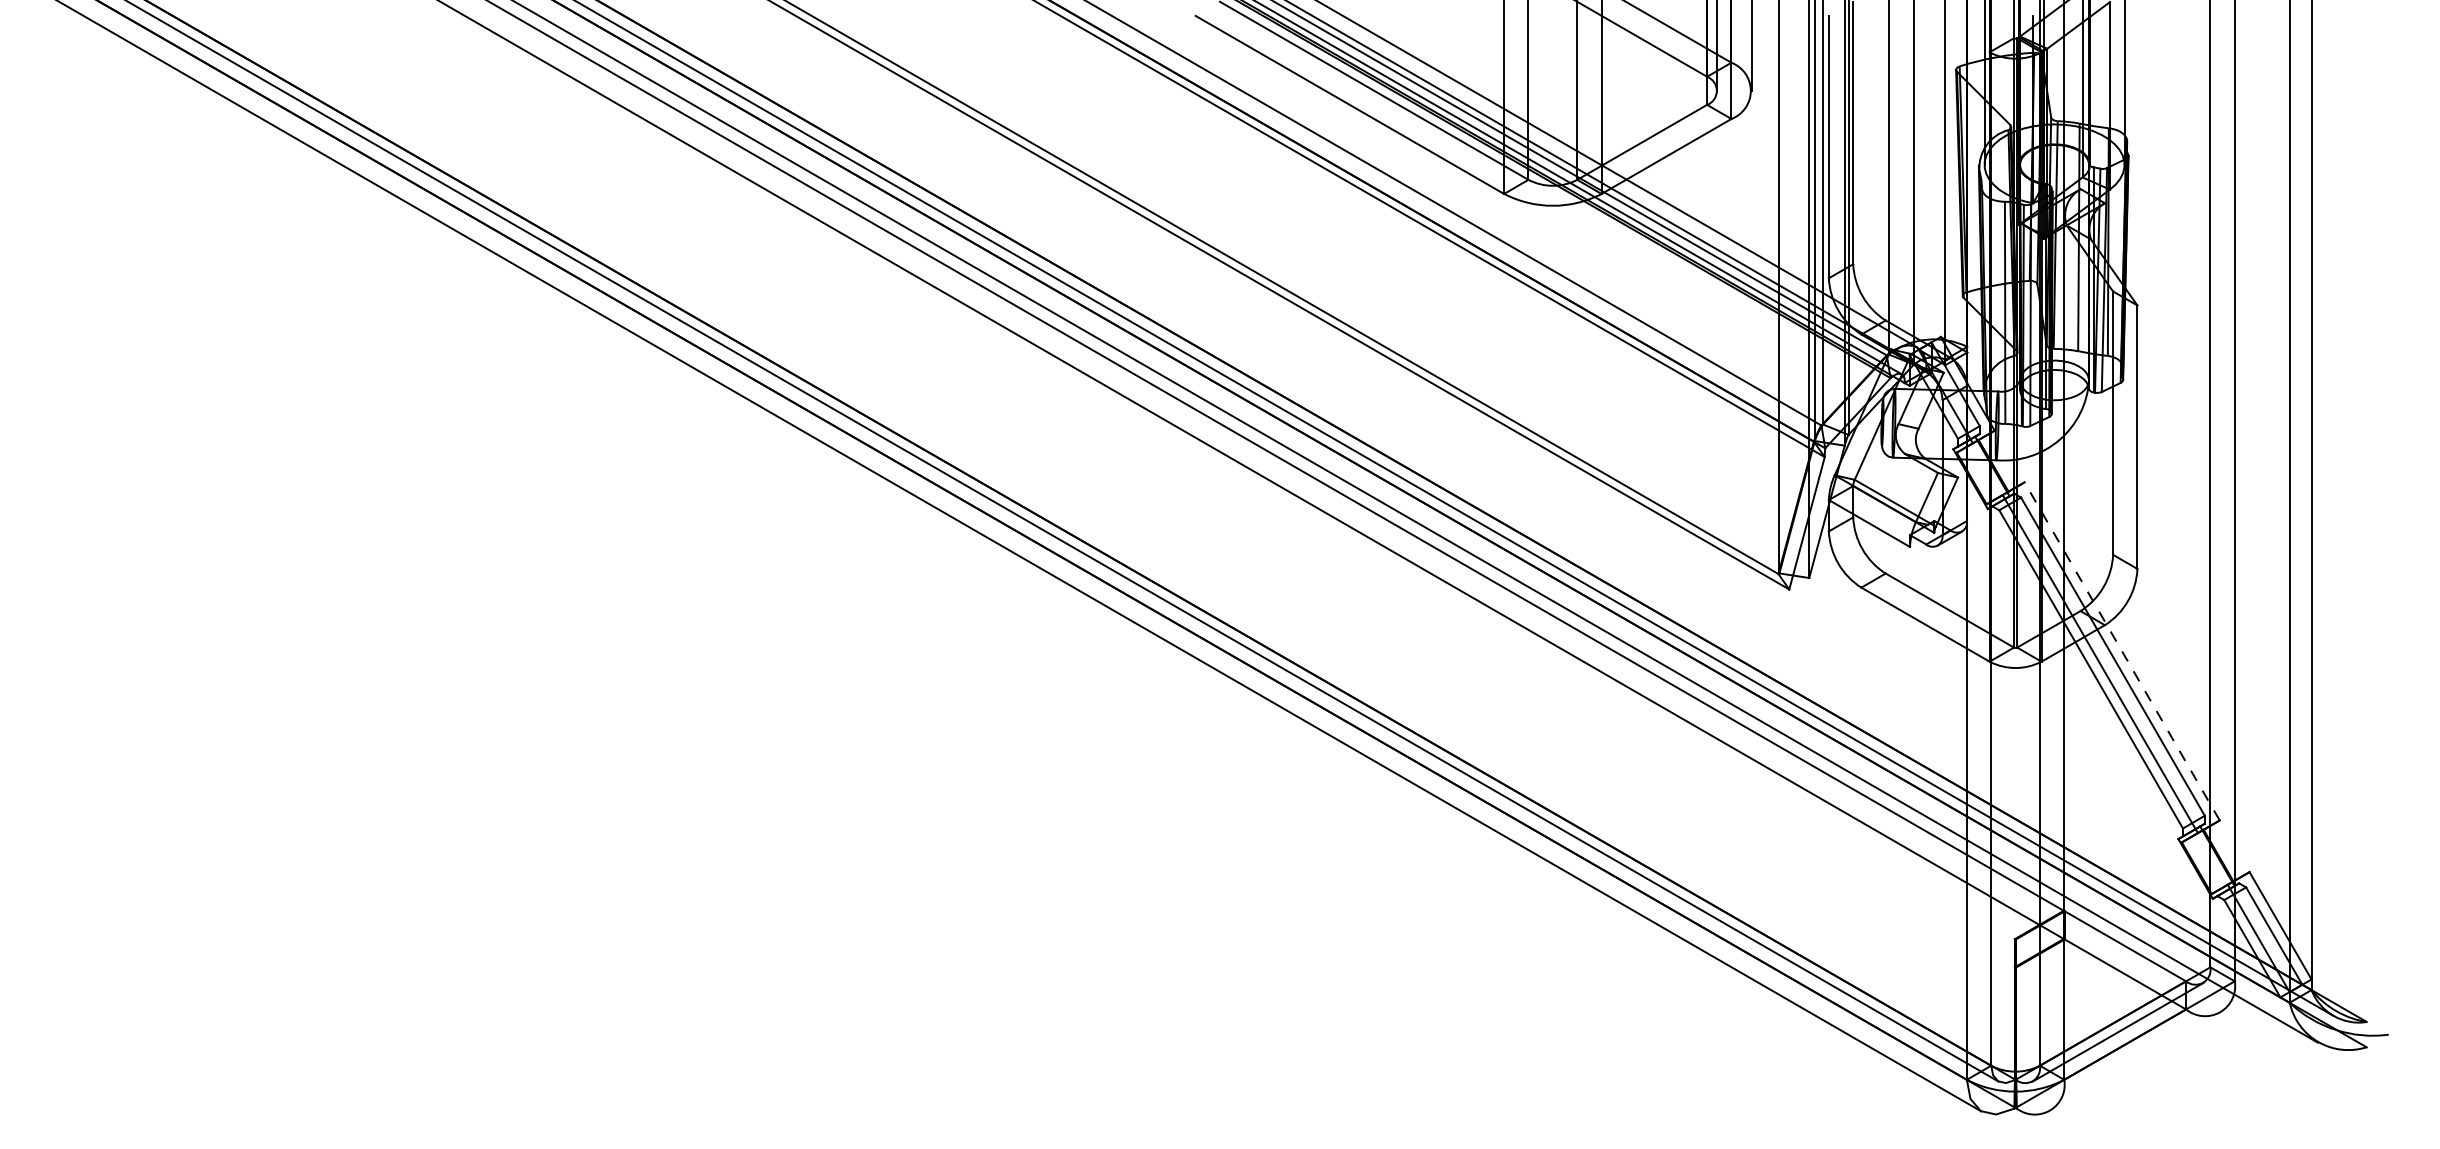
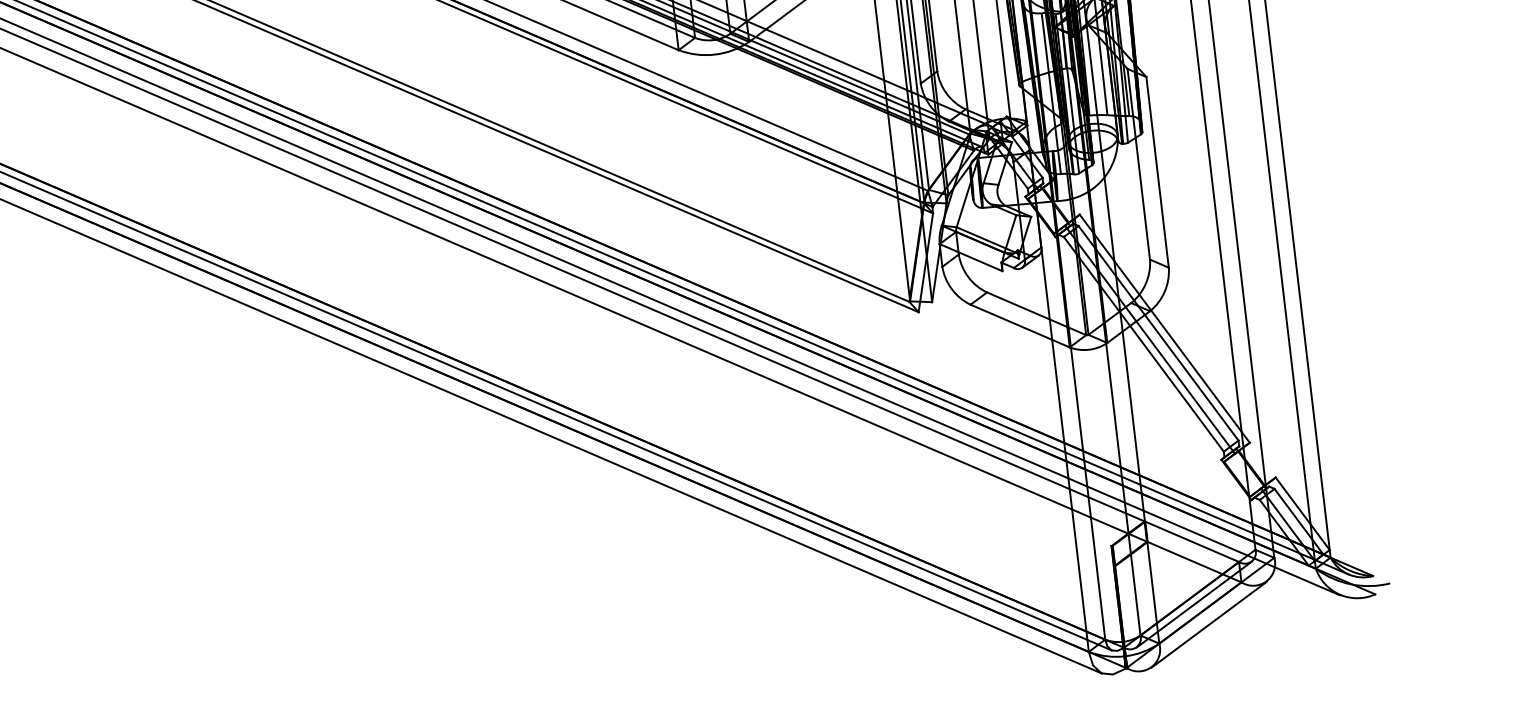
line: (2121, 651) -> (1164, 328), dashed -> solid
line: (2135, 1061) -> (1209, 624), added

